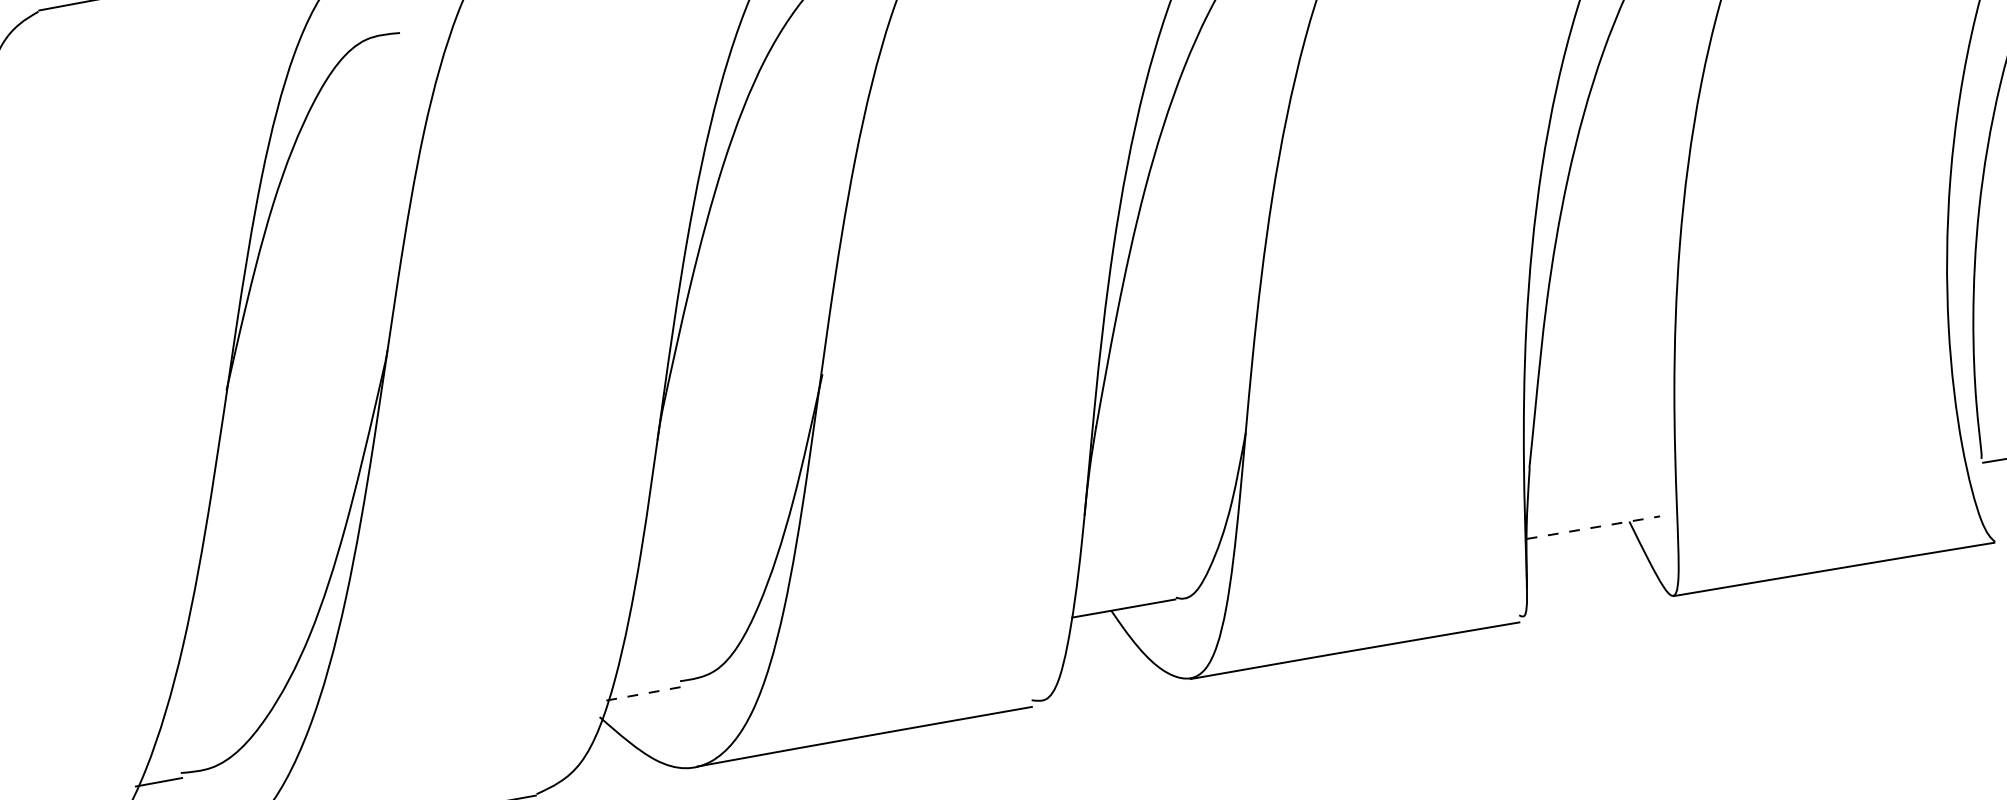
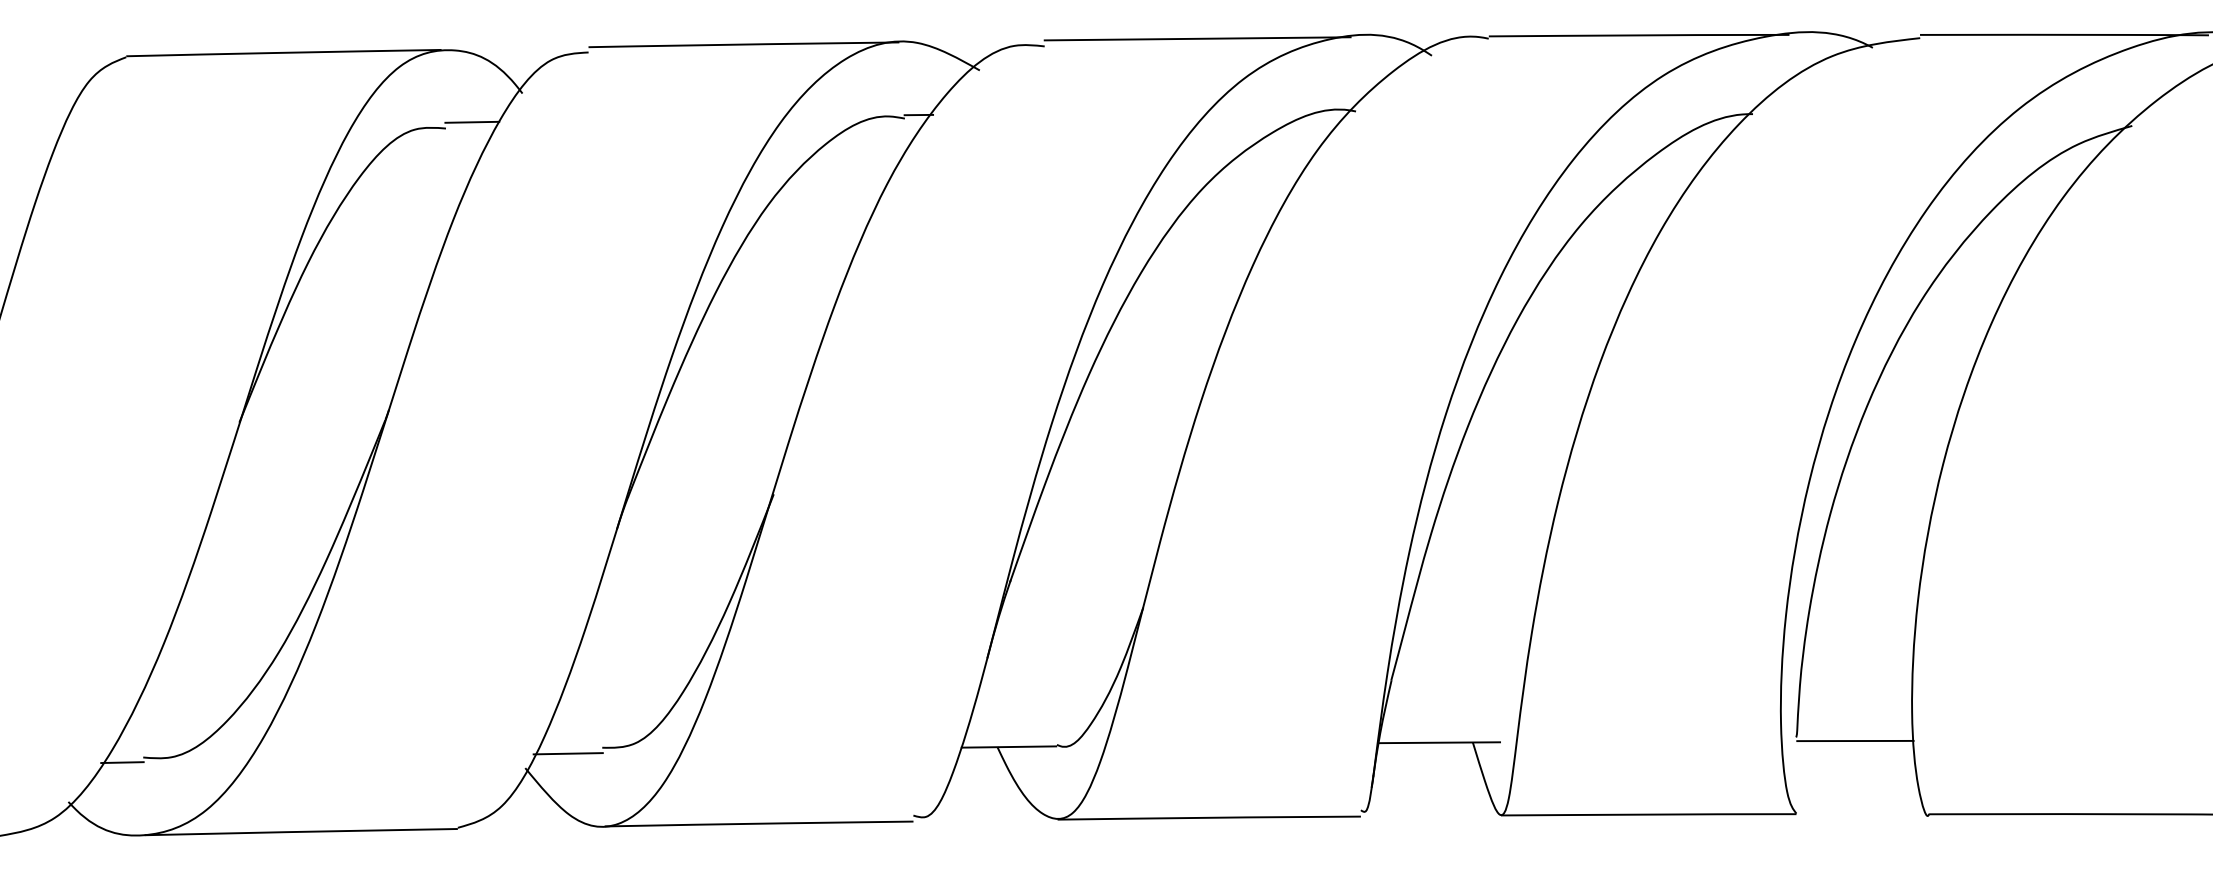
line: (427, 20) -> (472, 121), added
line: (1592, 527) -> (1439, 742), dashed -> solid
line: (644, 693) -> (568, 753), dashed -> solid

